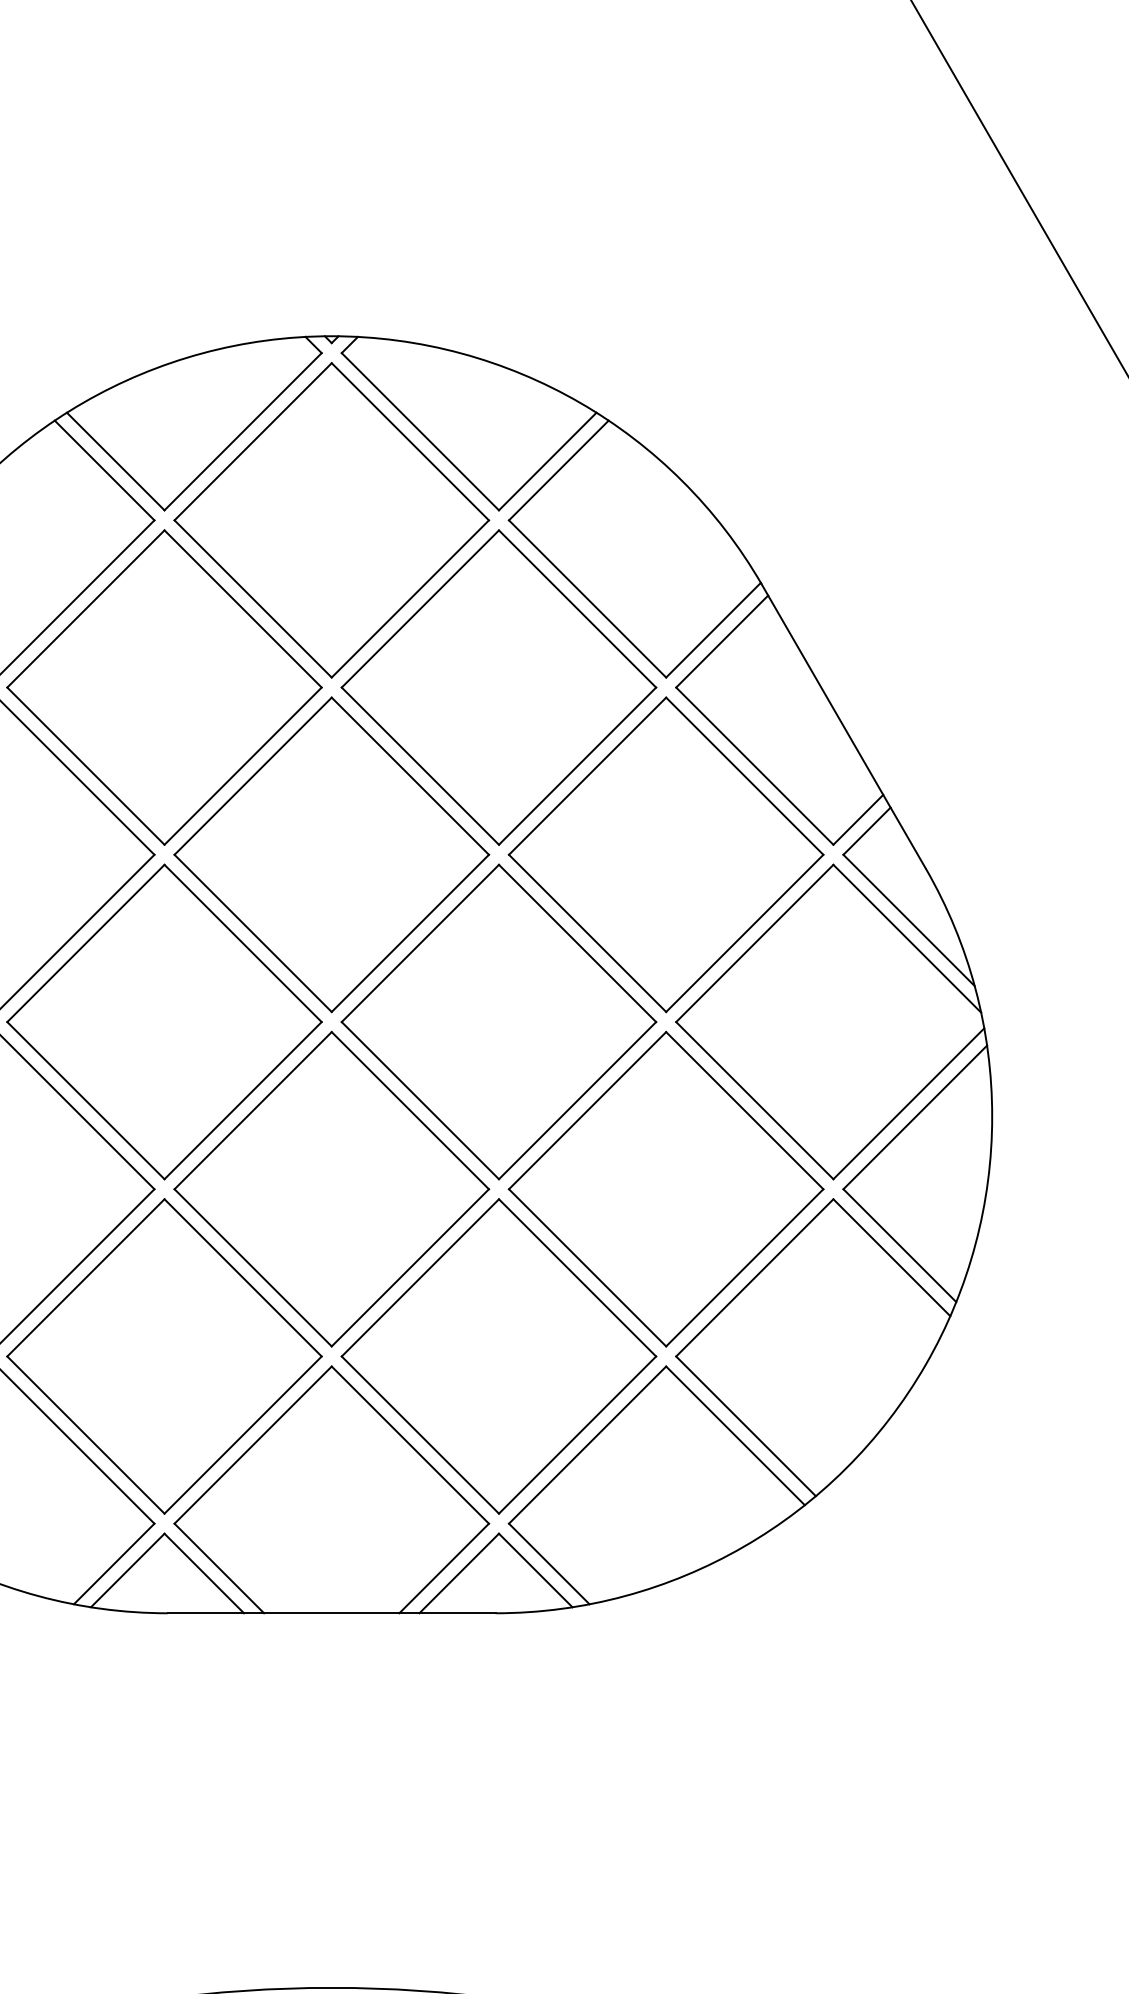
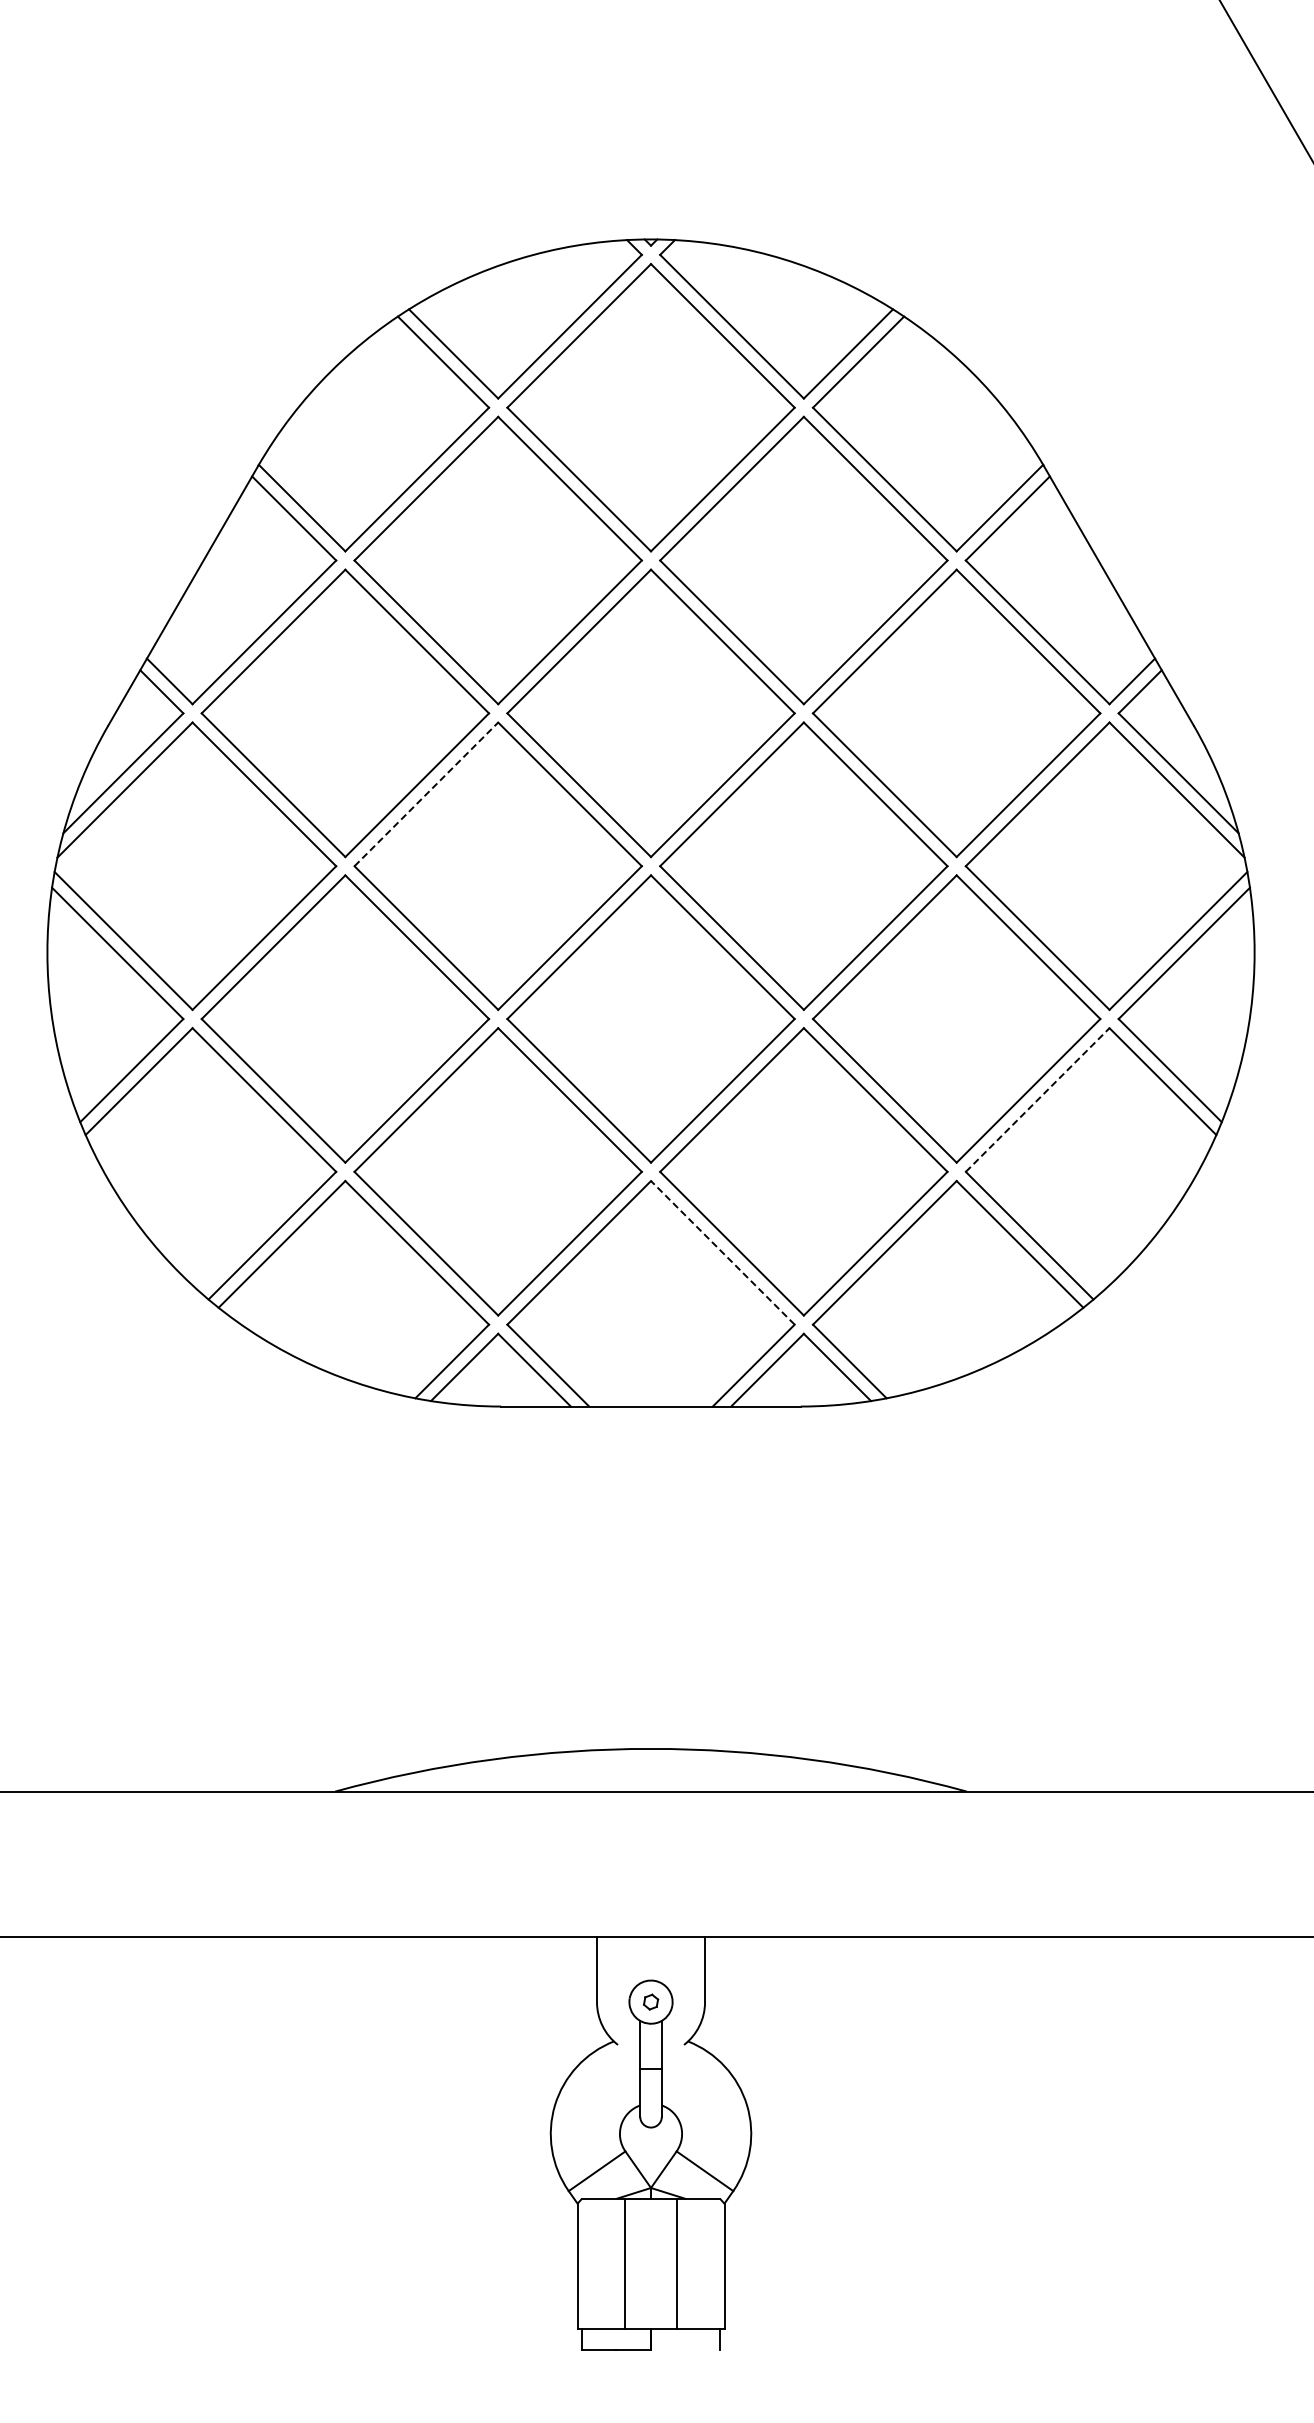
line: (86, 943) -> (426, 794), solid -> dashed
line: (754, 1278) -> (1037, 1100), solid -> dashed
line: (409, 1444) -> (722, 1252), solid -> dashed

